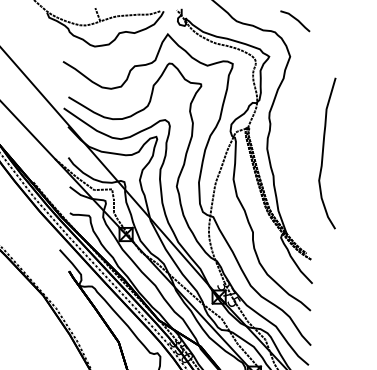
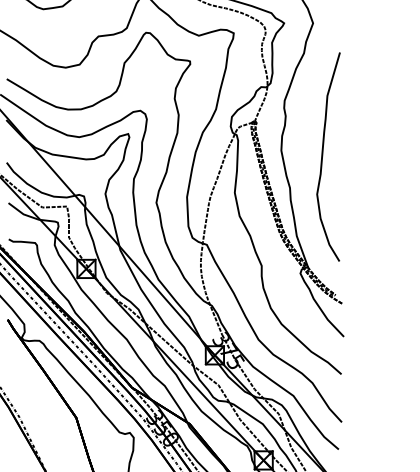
curve: (323, 153) -> (323, 156), moved

